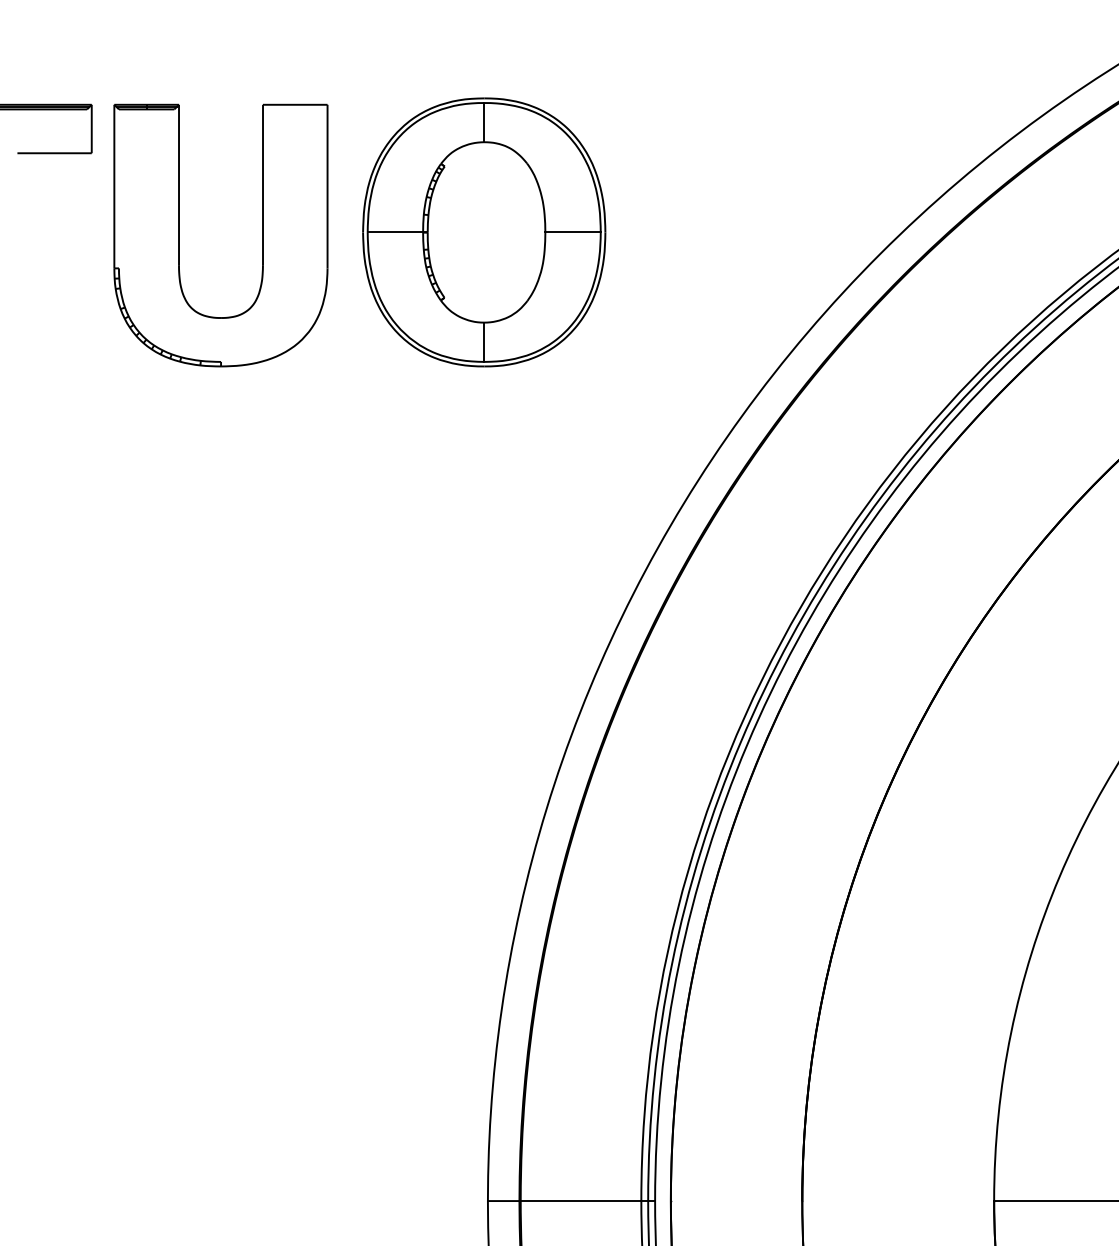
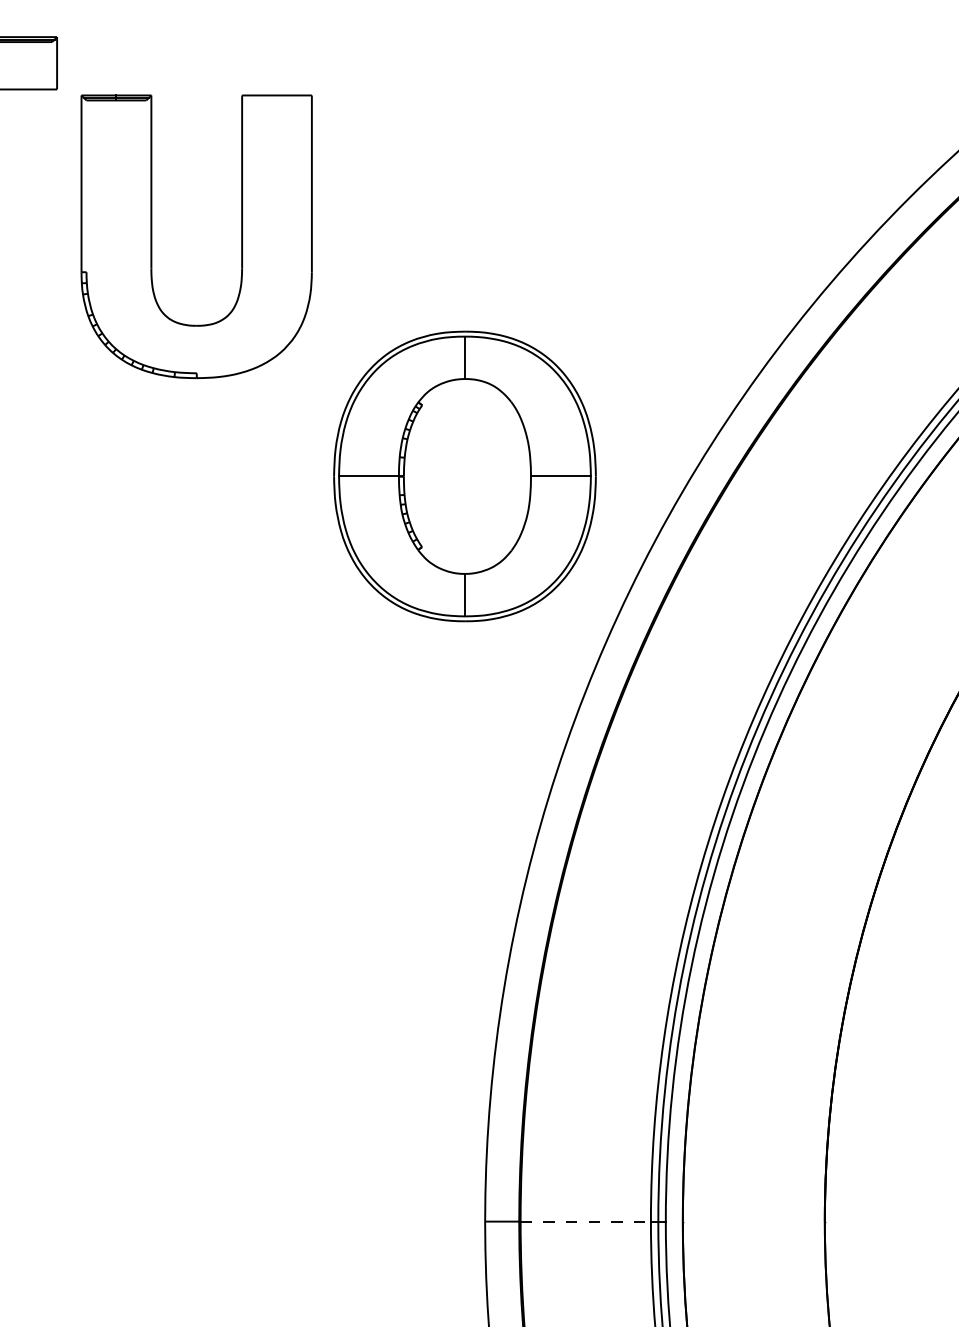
part: (484, 232) -> (465, 476), moved
part: (179, 235) -> (151, 236), moved
line: (581, 1201) -> (586, 1222), solid -> dashed

